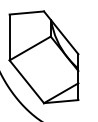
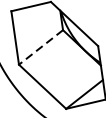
line: (30, 48) -> (41, 47), solid -> dashed

